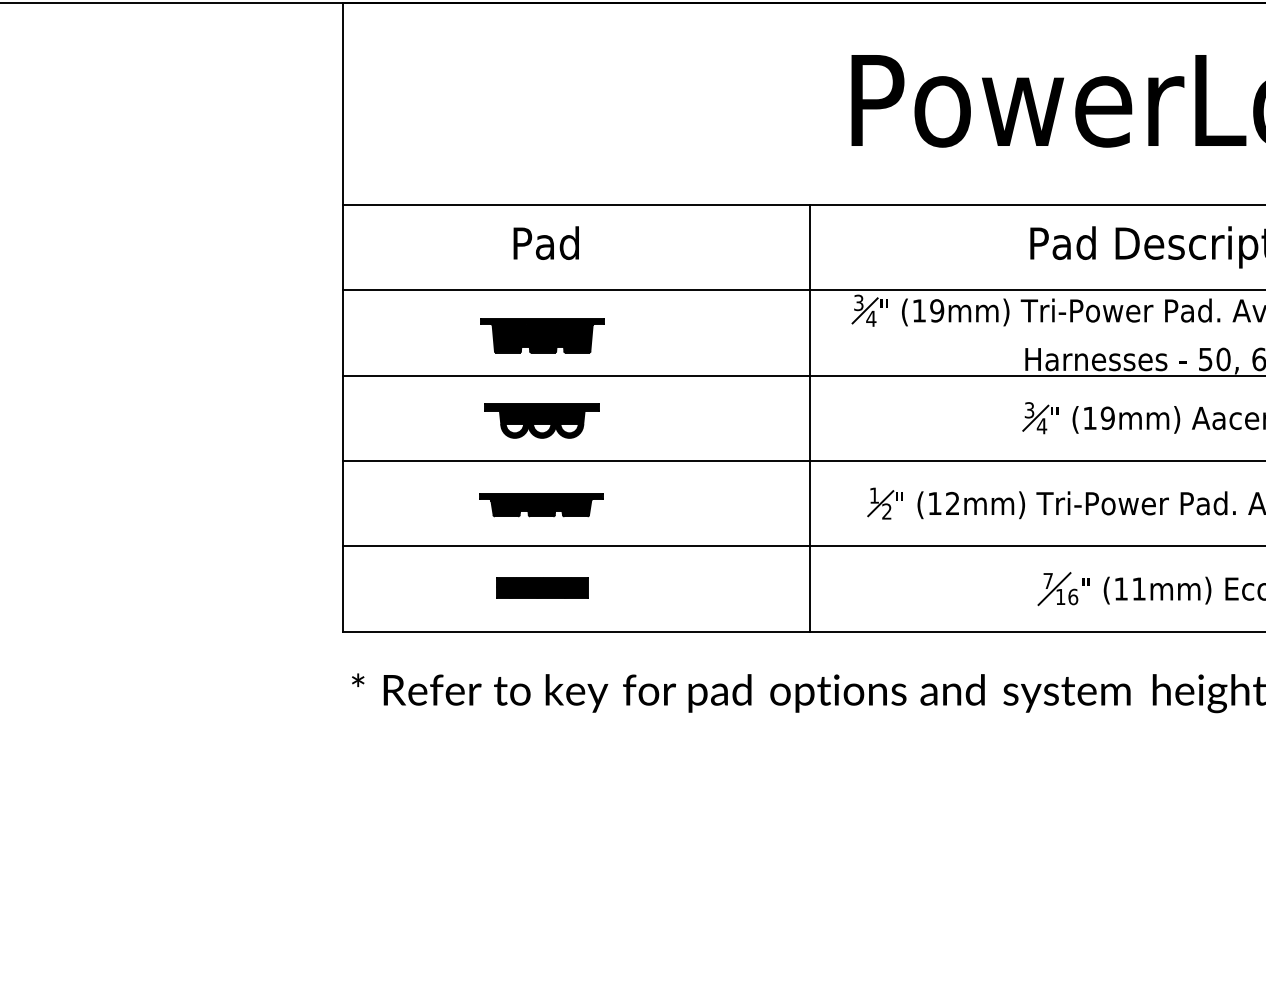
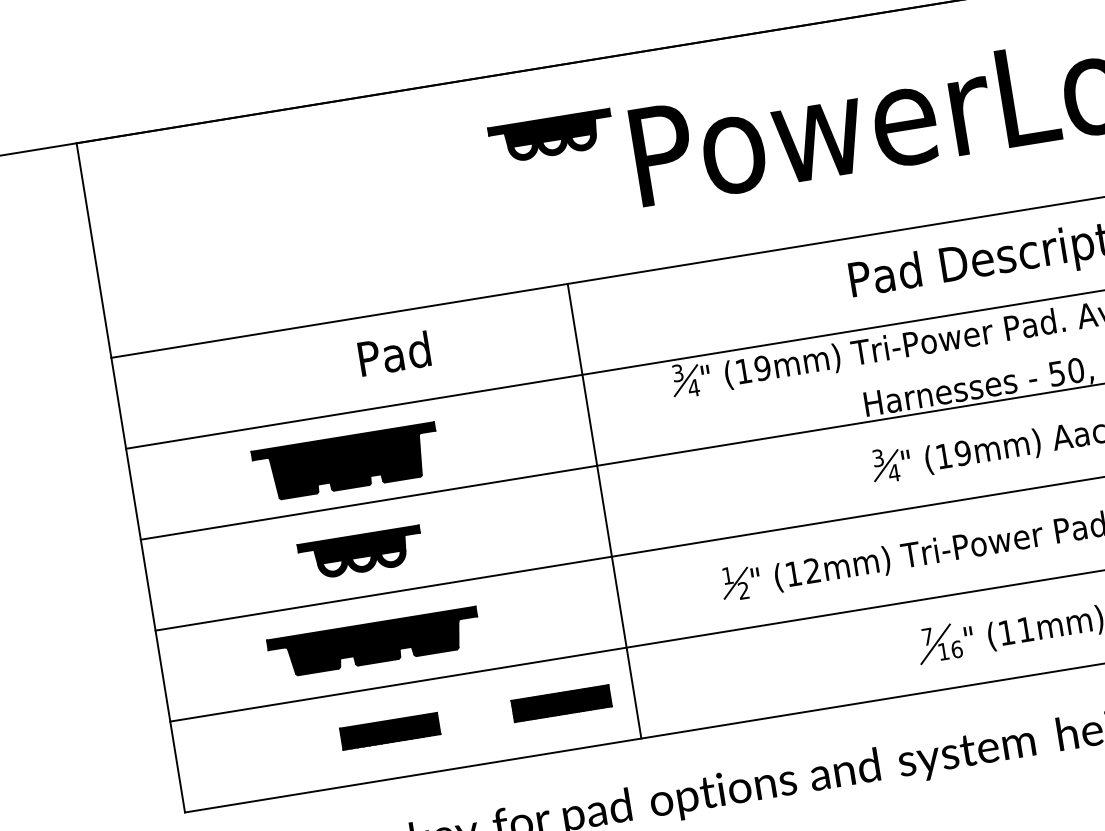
part: (777, 67) -> (550, 136), added
text: (545, 242) -> (393, 353), moved
part: (542, 335) -> (346, 462), size x1.4
line: (810, 417) -> (604, 510), moved
part: (541, 505) -> (374, 643), size x1.6
part: (703, 587) -> (561, 703), added

